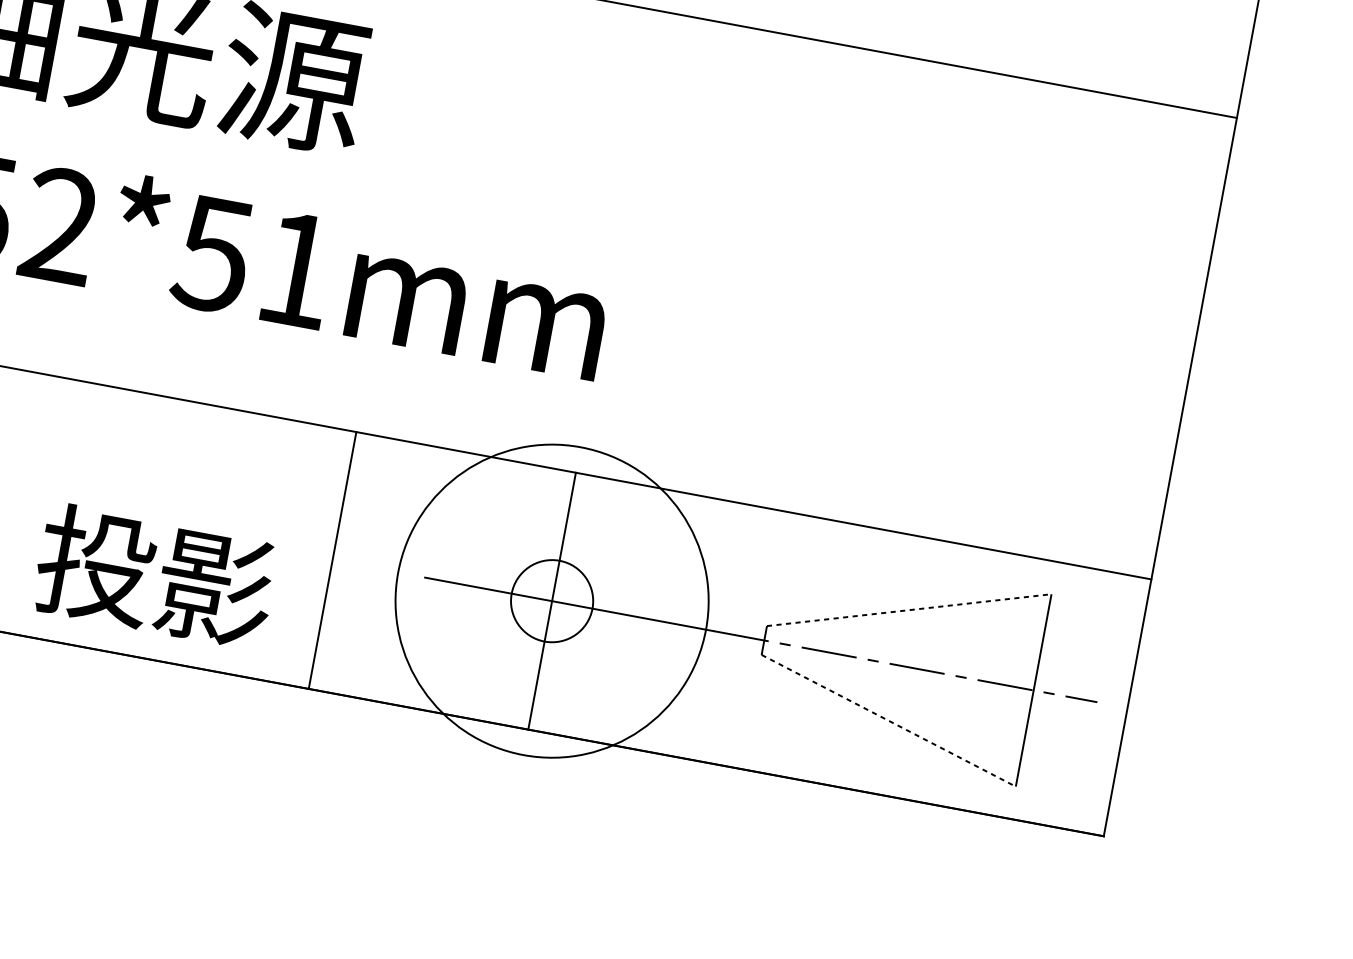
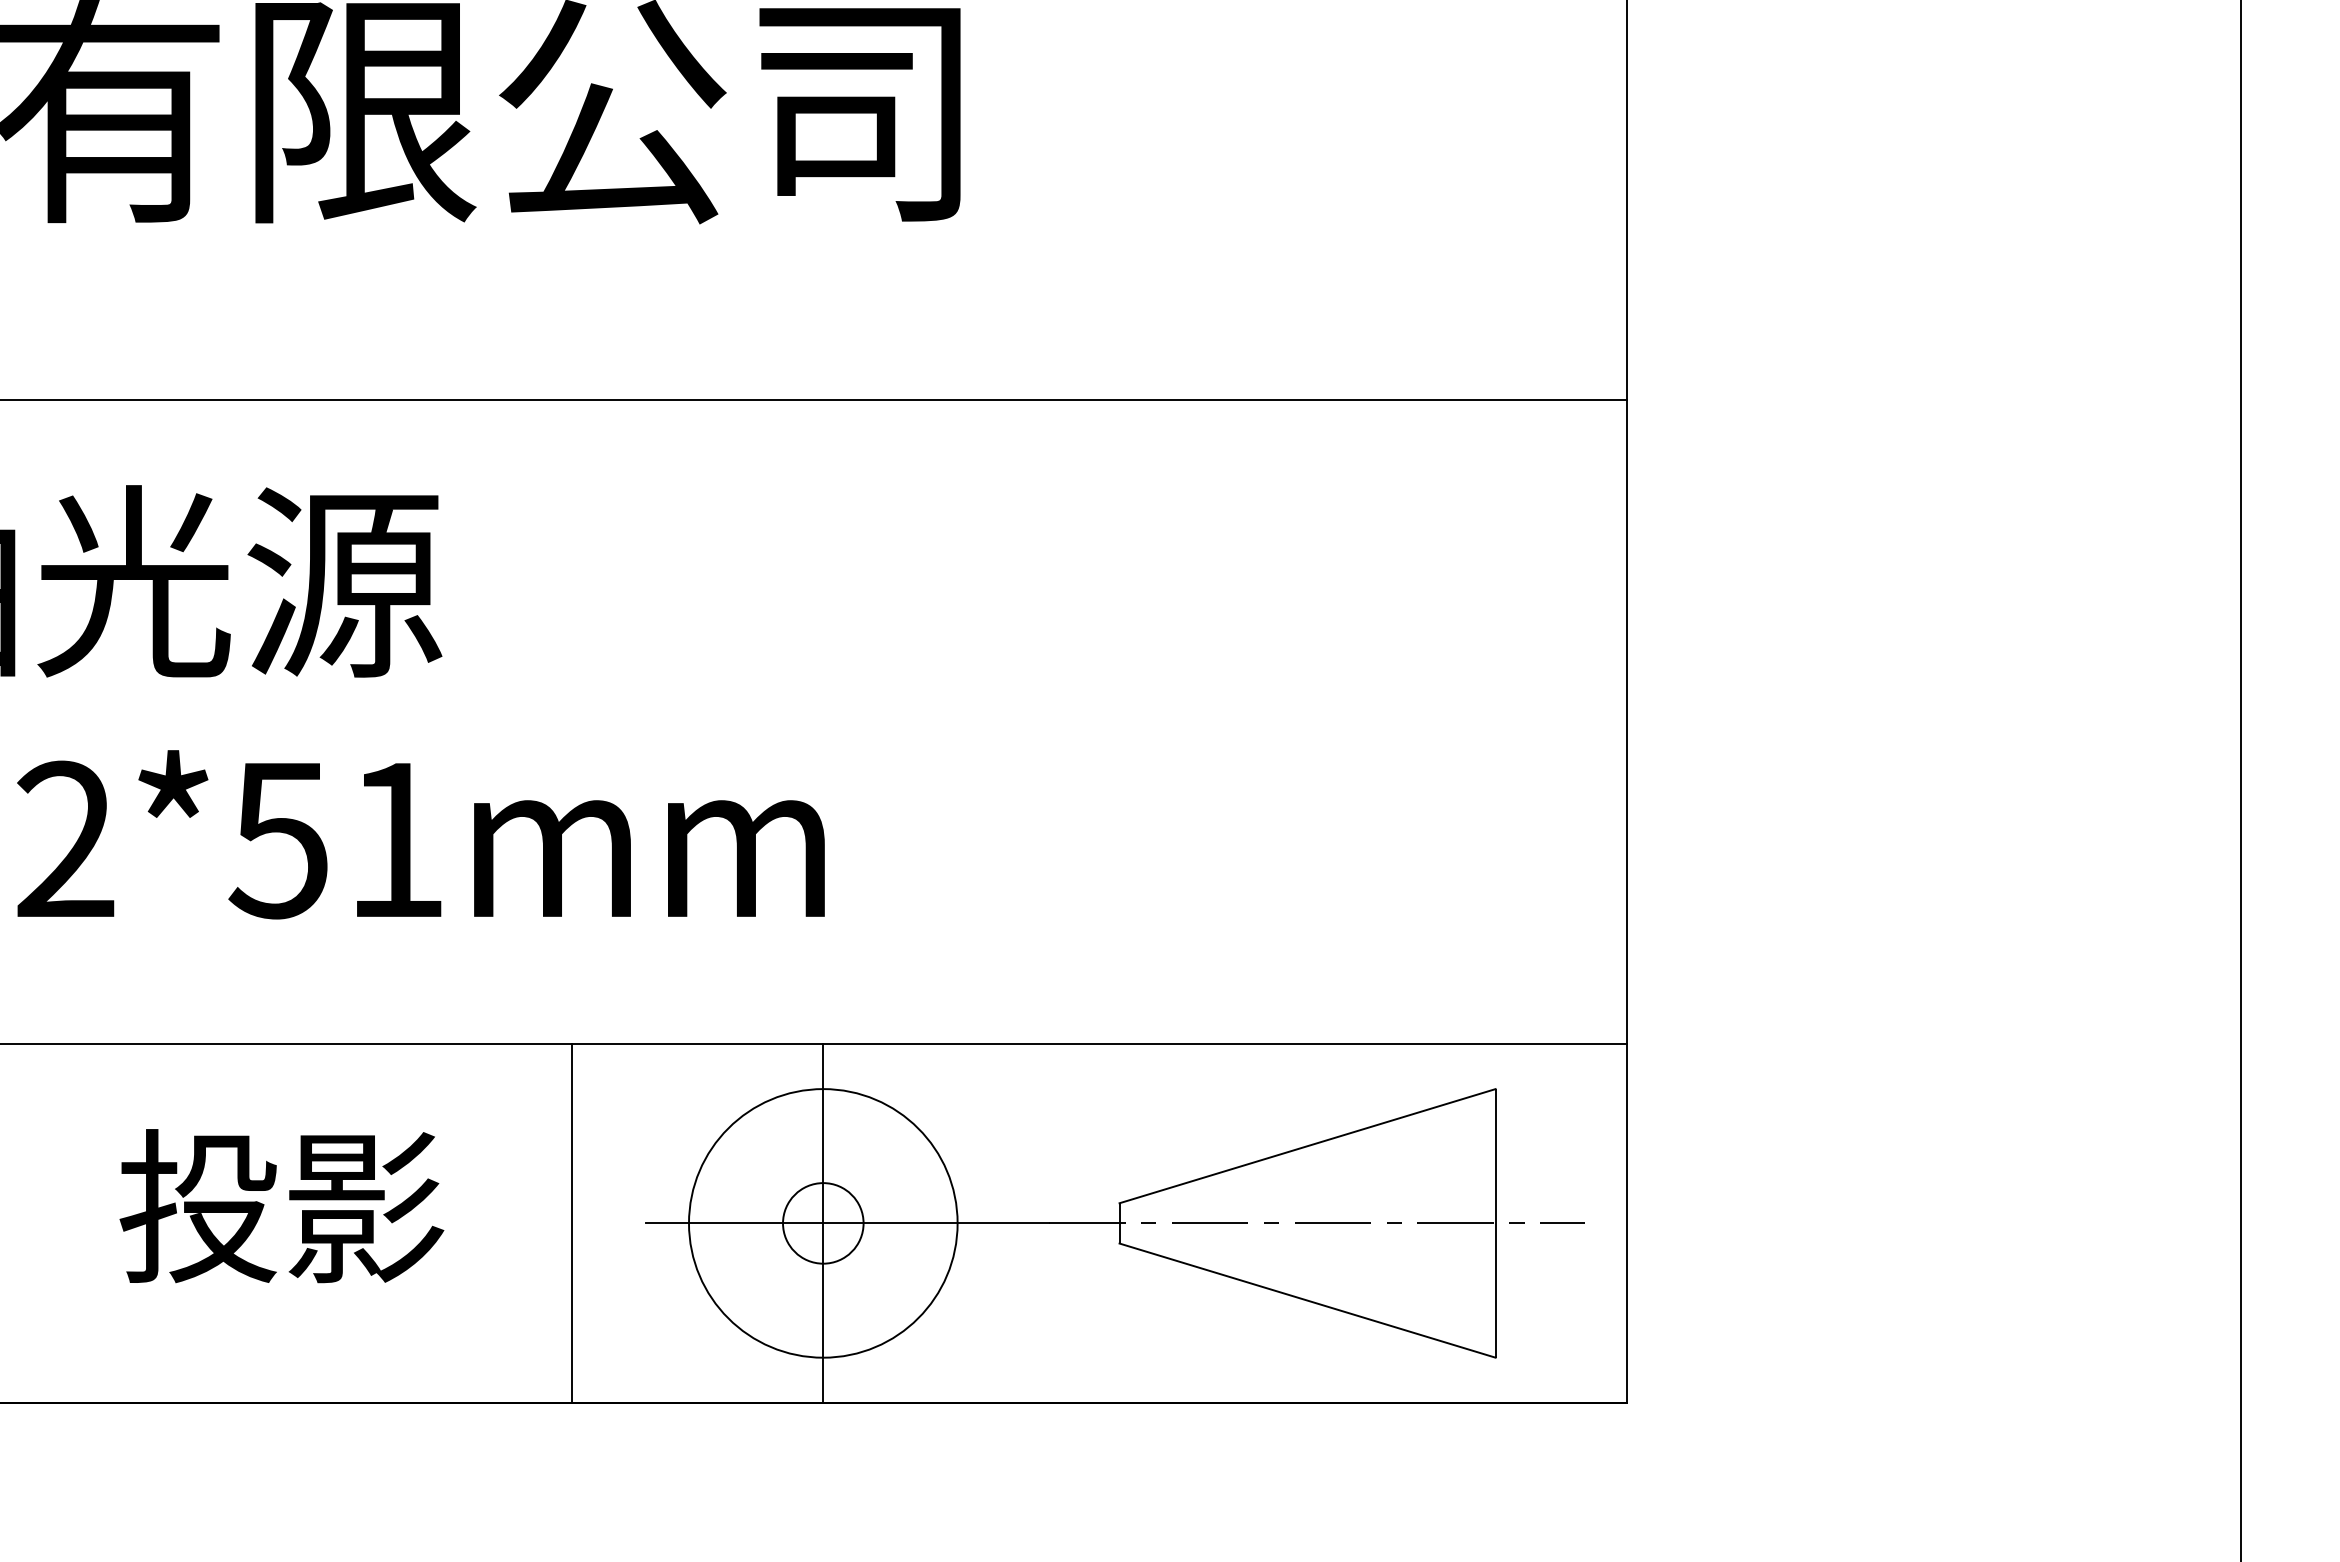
line: (332, 560) -> (571, 1223), moved
text: (155, 576) -> (281, 1206), moved
circle: (552, 601) -> (823, 1223), size x0.62
circle: (552, 601) -> (823, 1223), size x0.71
line: (909, 610) -> (1308, 1146), dashed -> solid
line: (889, 720) -> (1308, 1300), dashed -> solid

